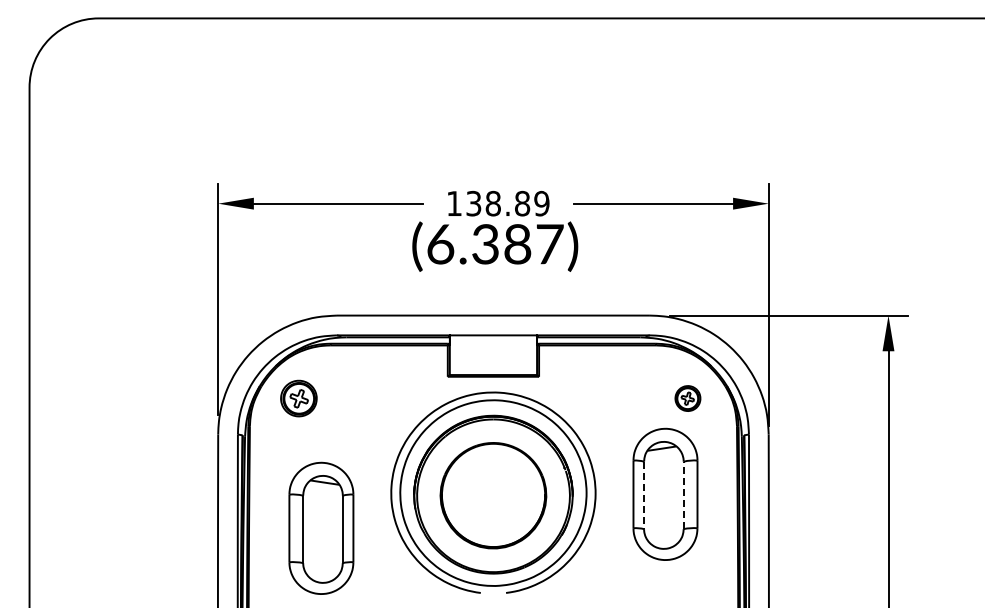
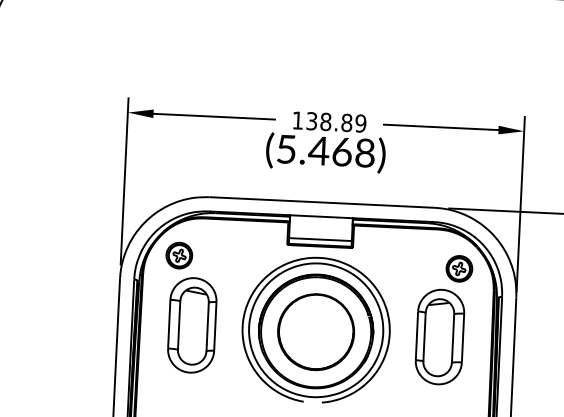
text: (495, 244) -> (326, 151), (6.387) -> (5.468)
line: (493, 367) -> (320, 239), added
part: (687, 398) -> (459, 268), size x1.43
line: (644, 495) -> (424, 337), dashed -> solid
line: (683, 495) -> (452, 338), dashed -> solid
part: (321, 527) -> (192, 324), moved

